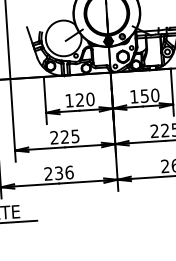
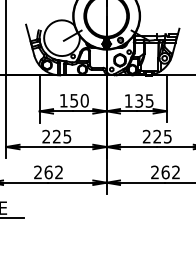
text: (150, 95) -> (144, 100), 150 -> 135
text: (80, 99) -> (74, 100), 120 -> 150
text: (63, 172) -> (53, 172), 236 -> 262

